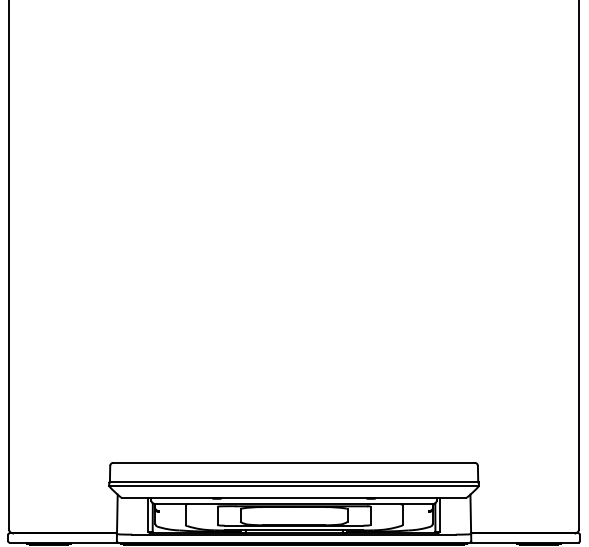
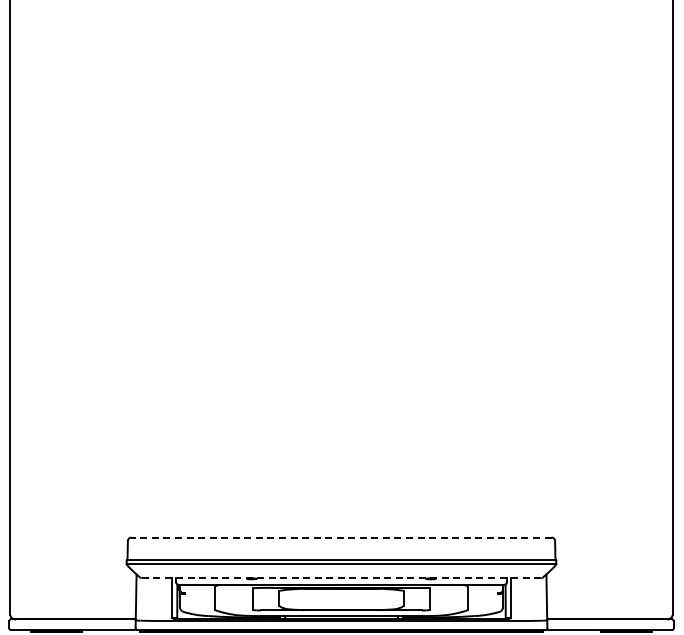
line: (294, 462) -> (341, 537), solid -> dashed
line: (294, 498) -> (341, 578), solid -> dashed

